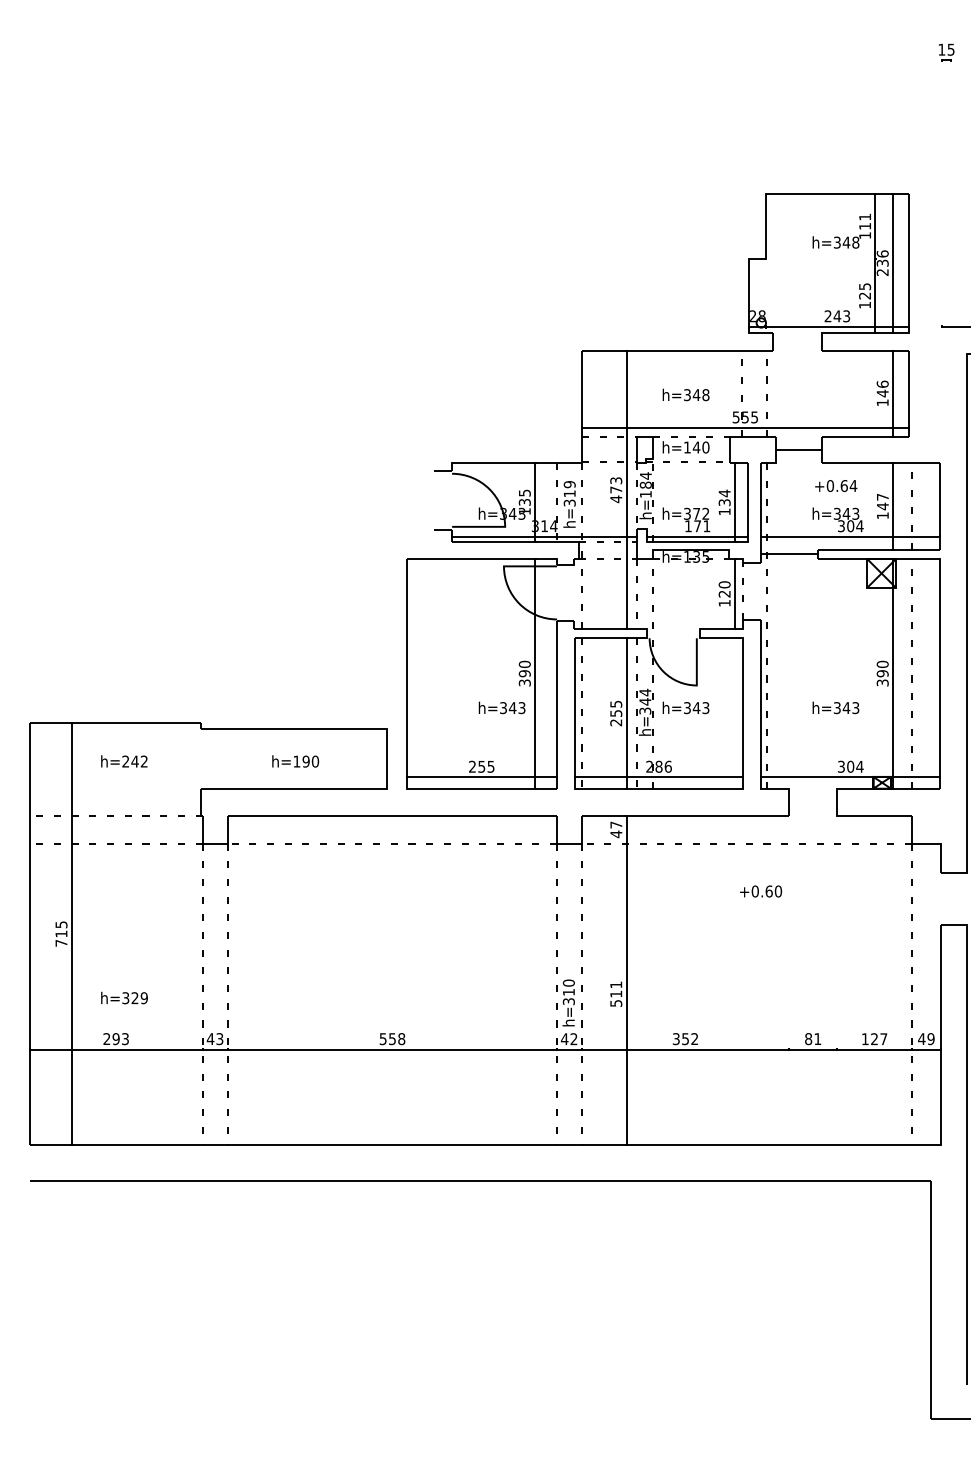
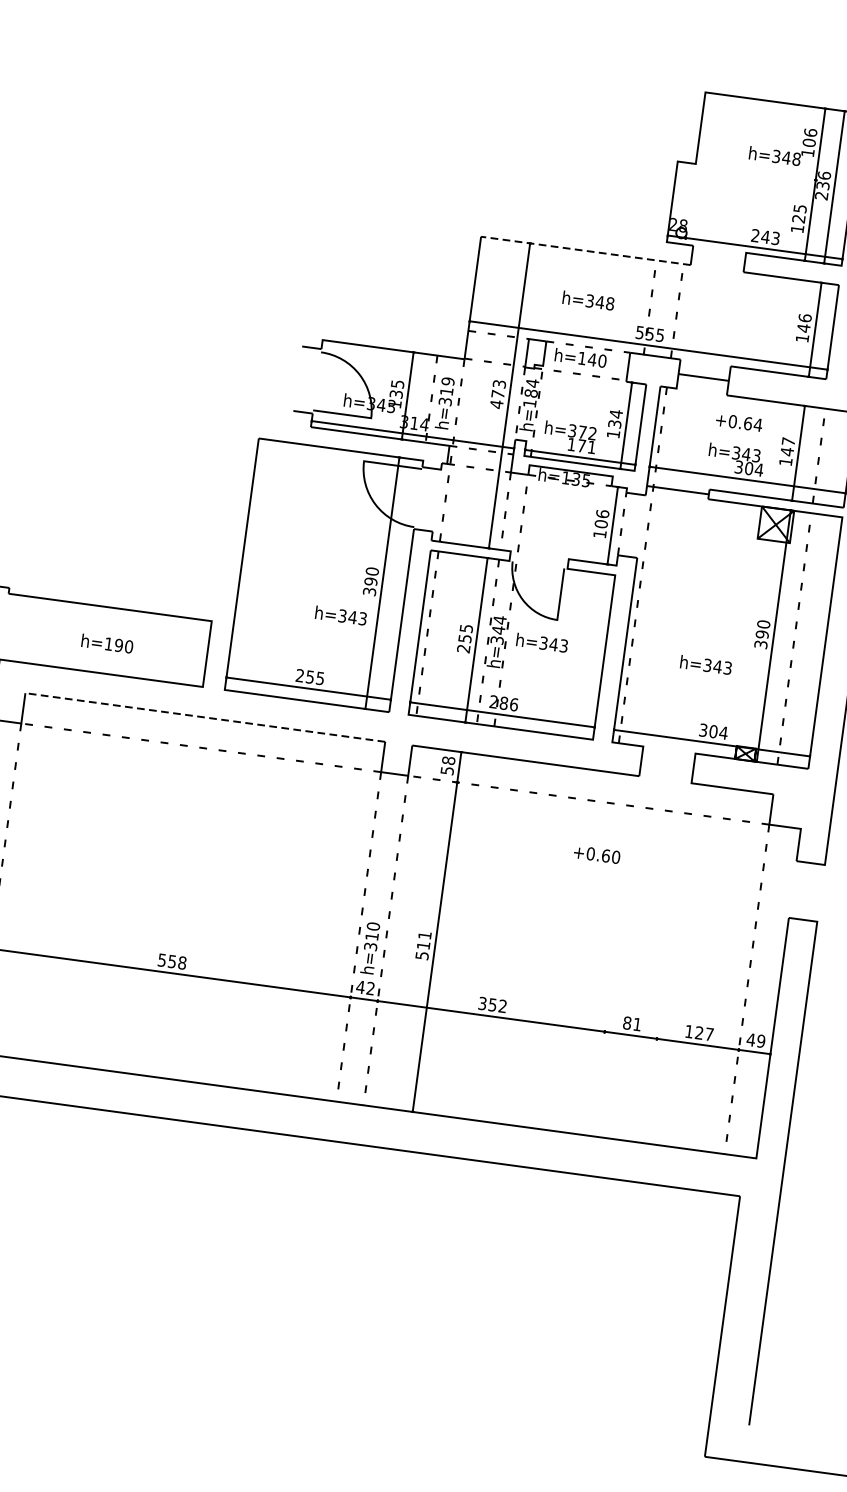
text: (865, 221) -> (810, 137), 111 -> 106
line: (677, 350) -> (585, 250), solid -> dashed
text: (724, 589) -> (601, 519), 120 -> 106
line: (392, 815) -> (205, 717), solid -> dashed
text: (616, 829) -> (448, 765), 47 -> 58

